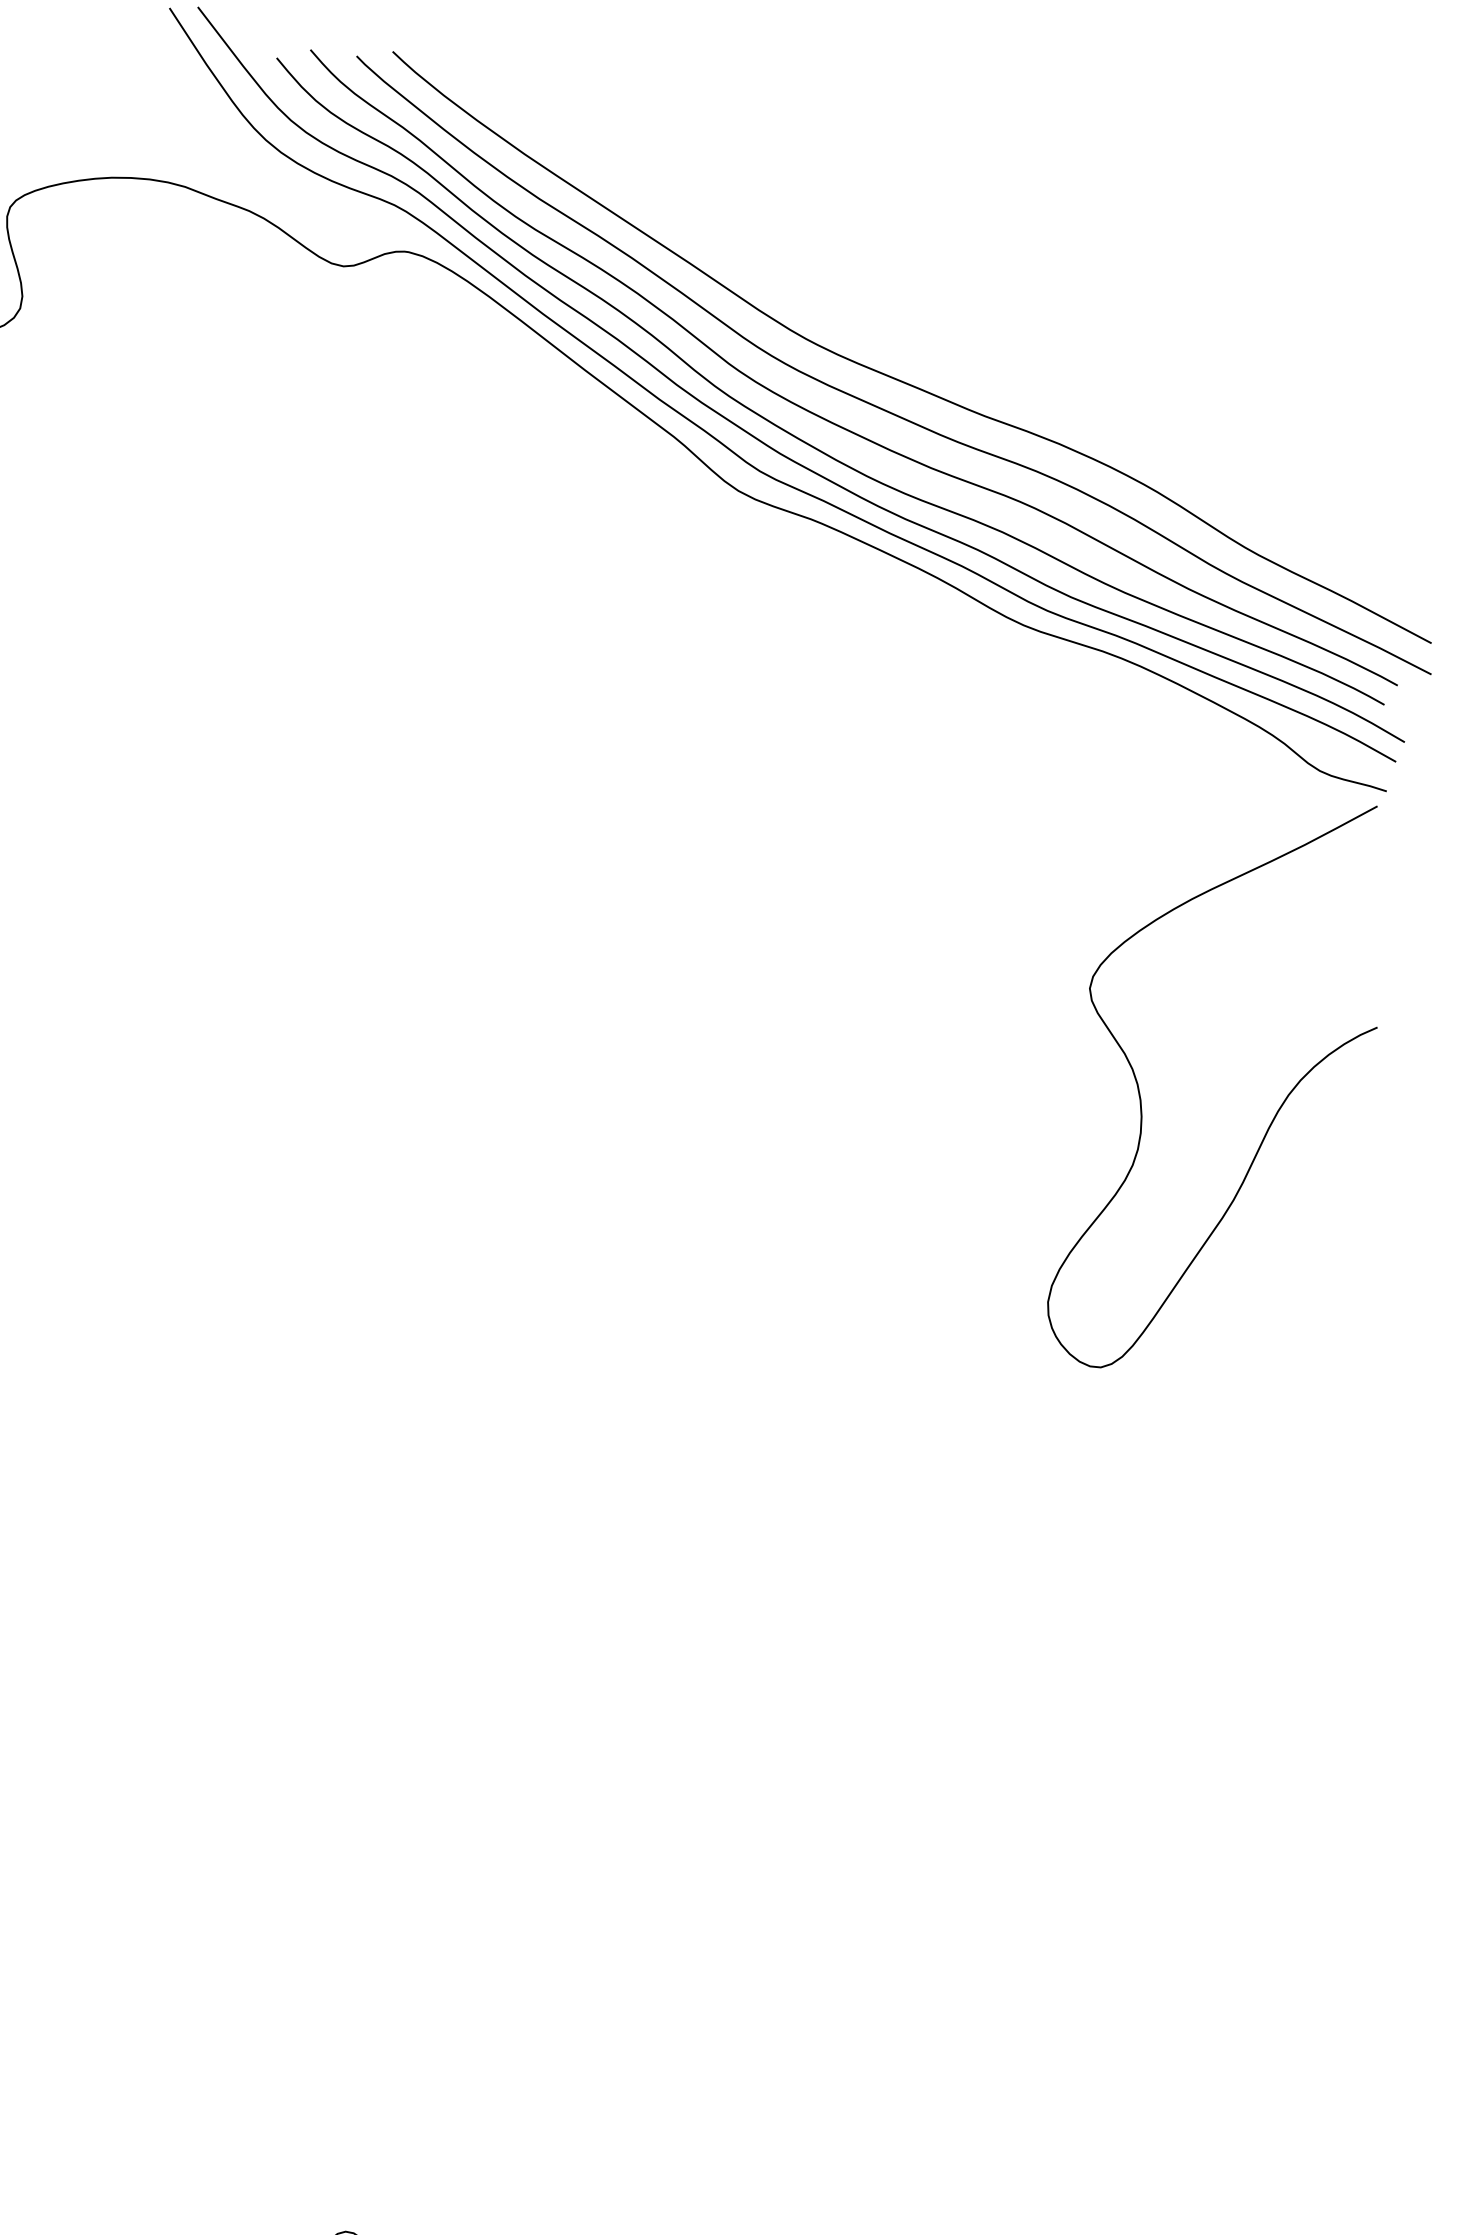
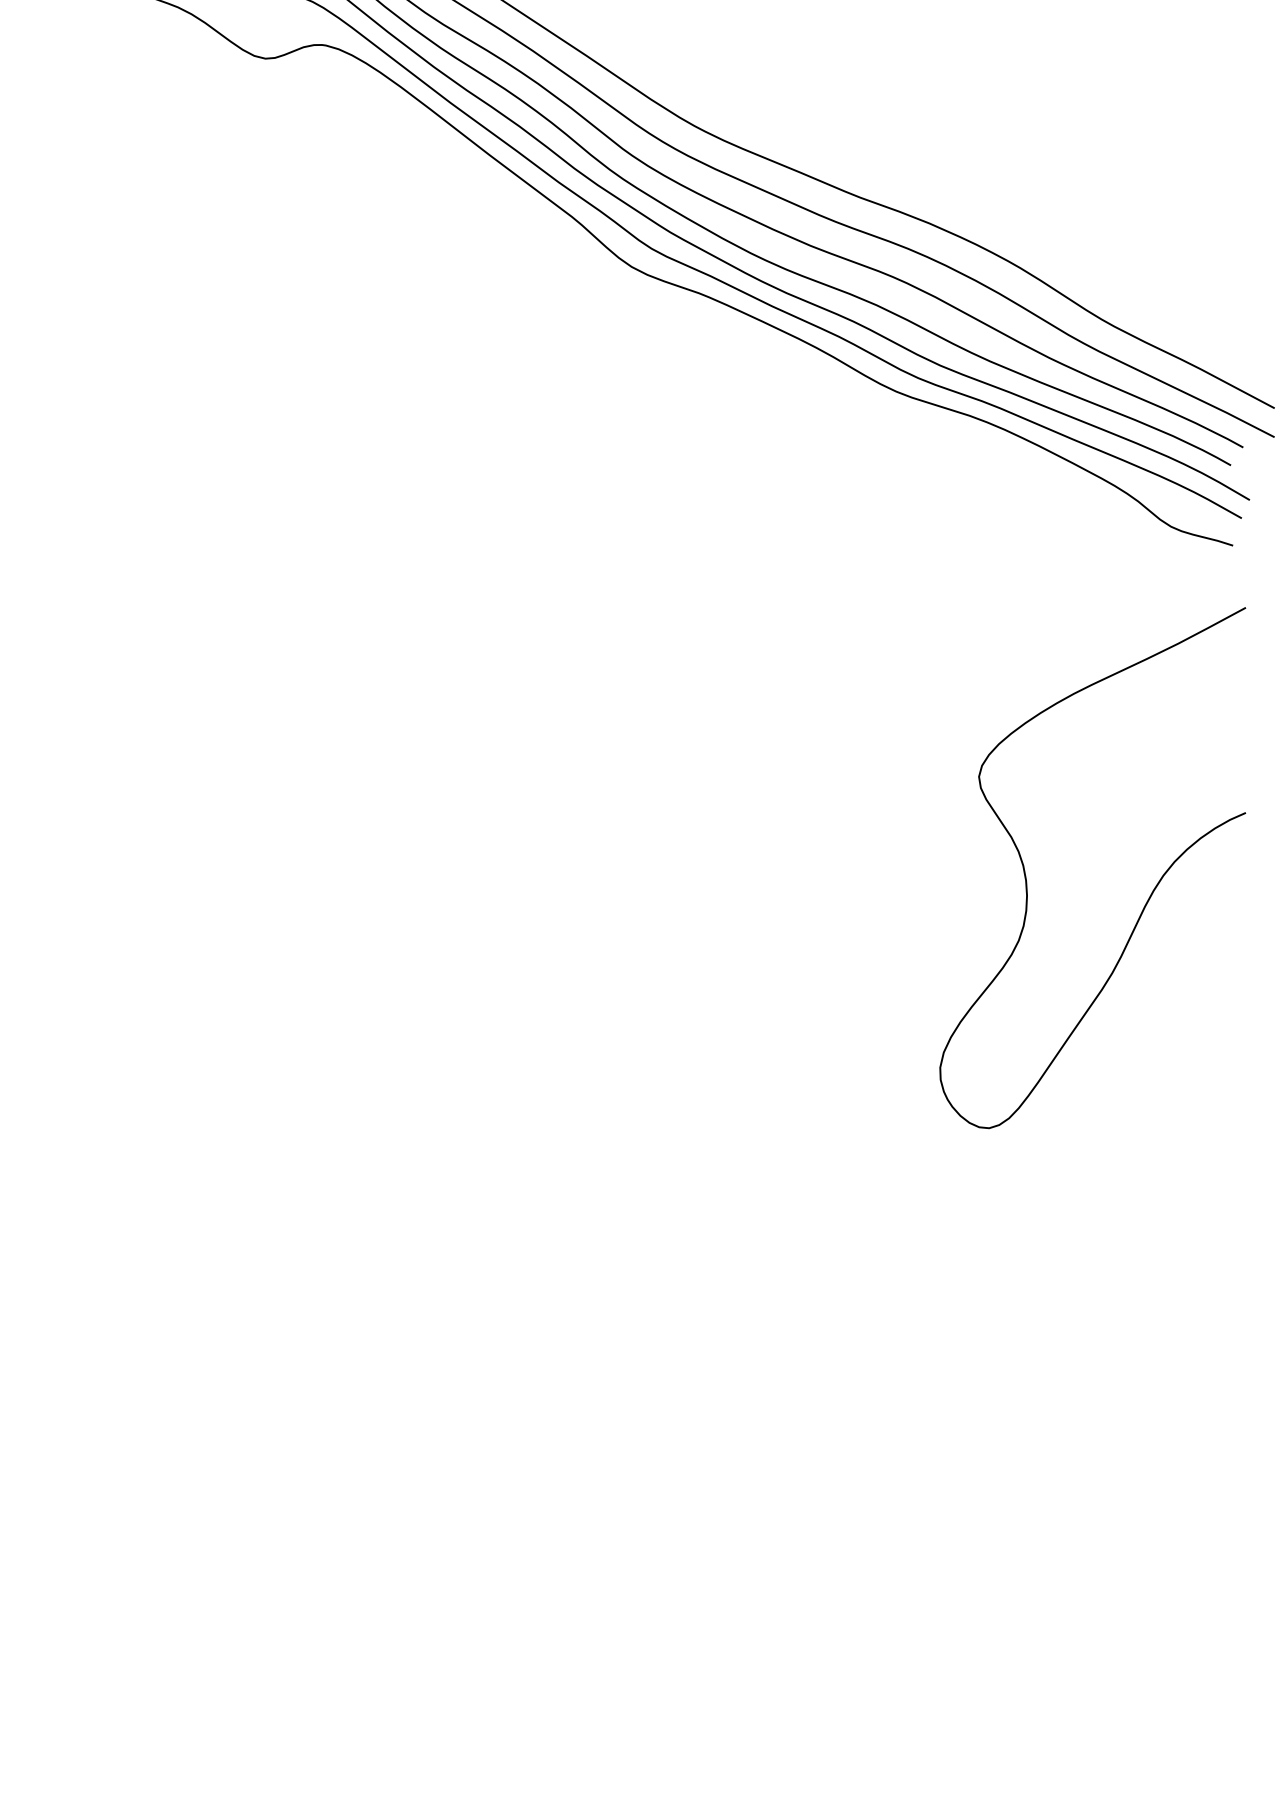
curve: (1273, 1117) -> (1149, 896), moved

